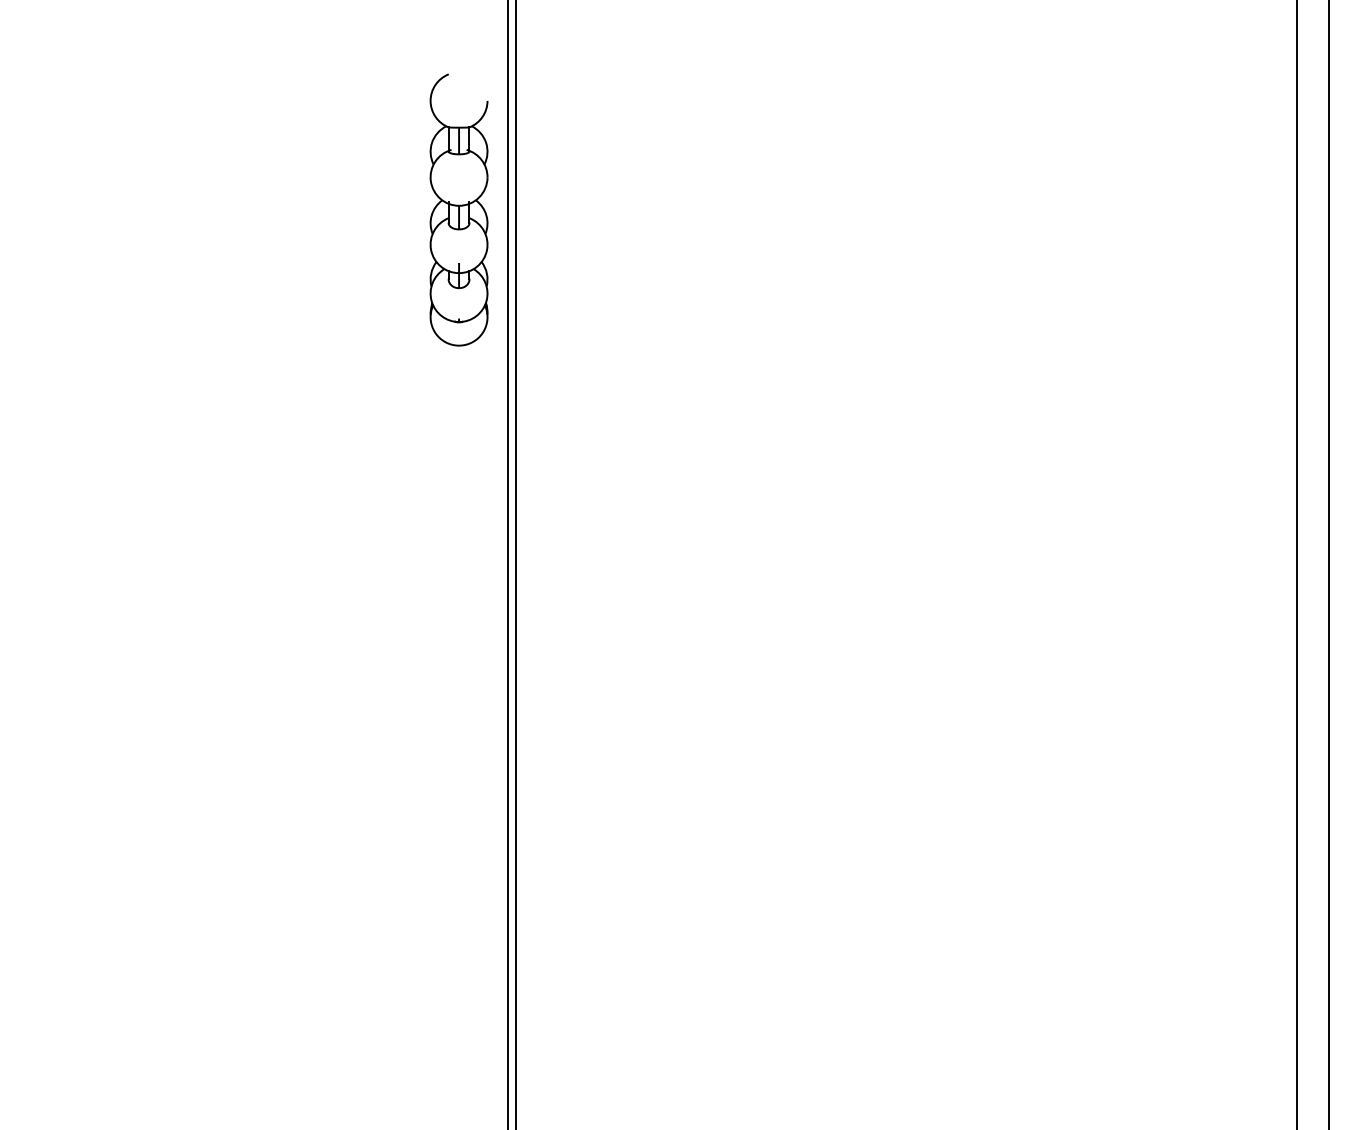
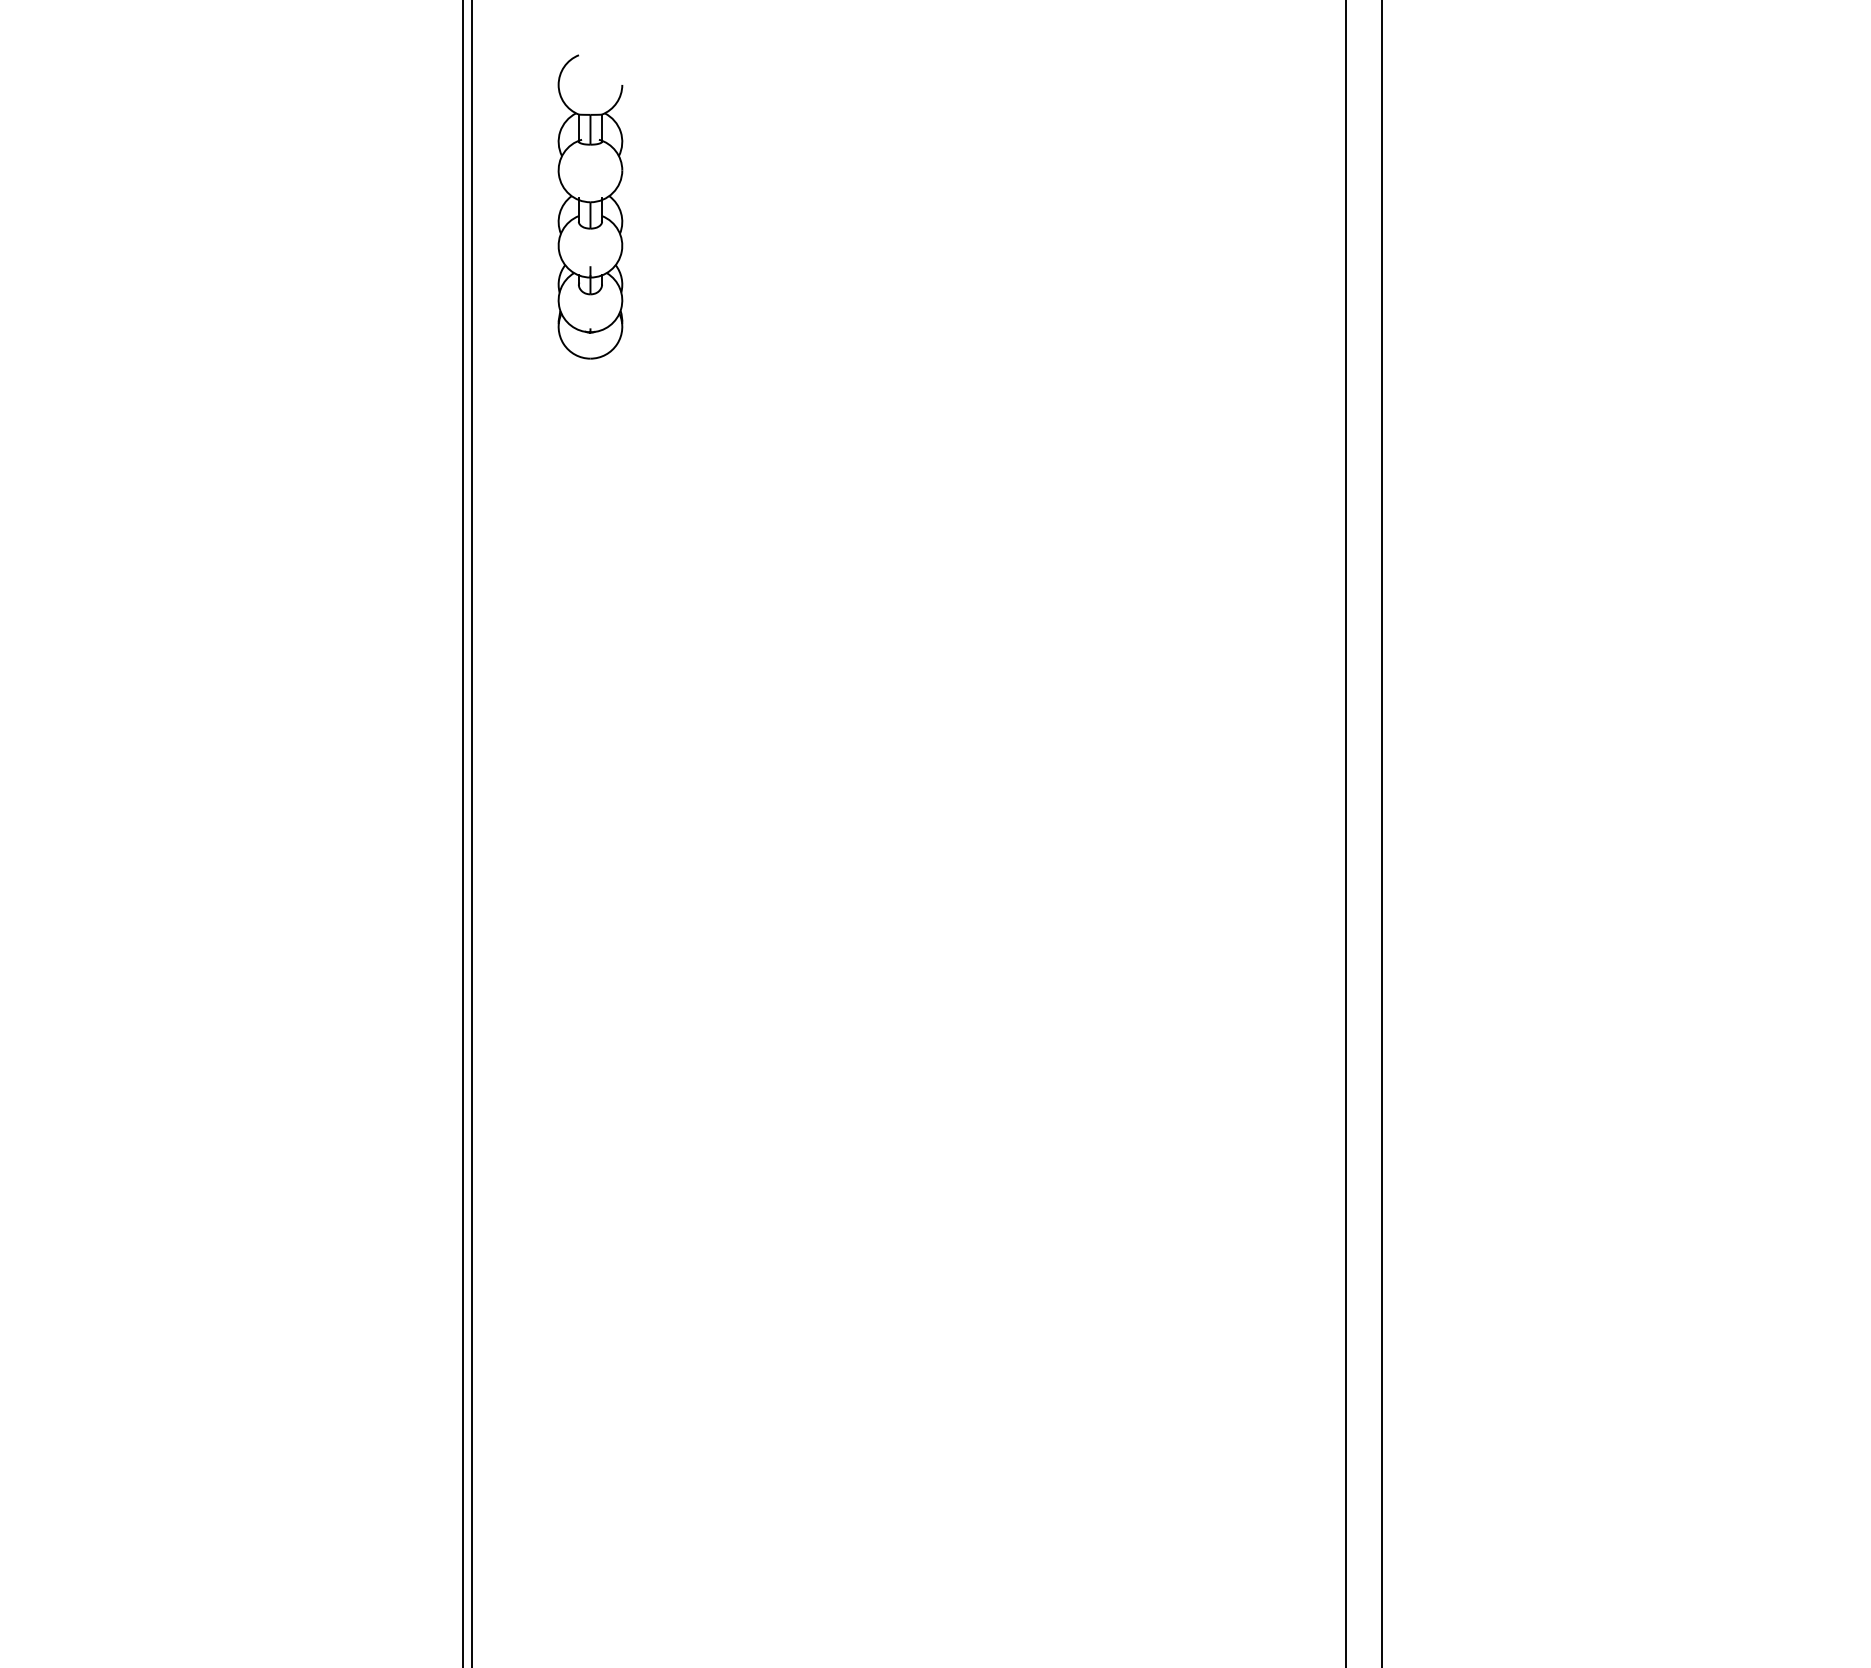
part: (459, 209) -> (590, 206), moved

